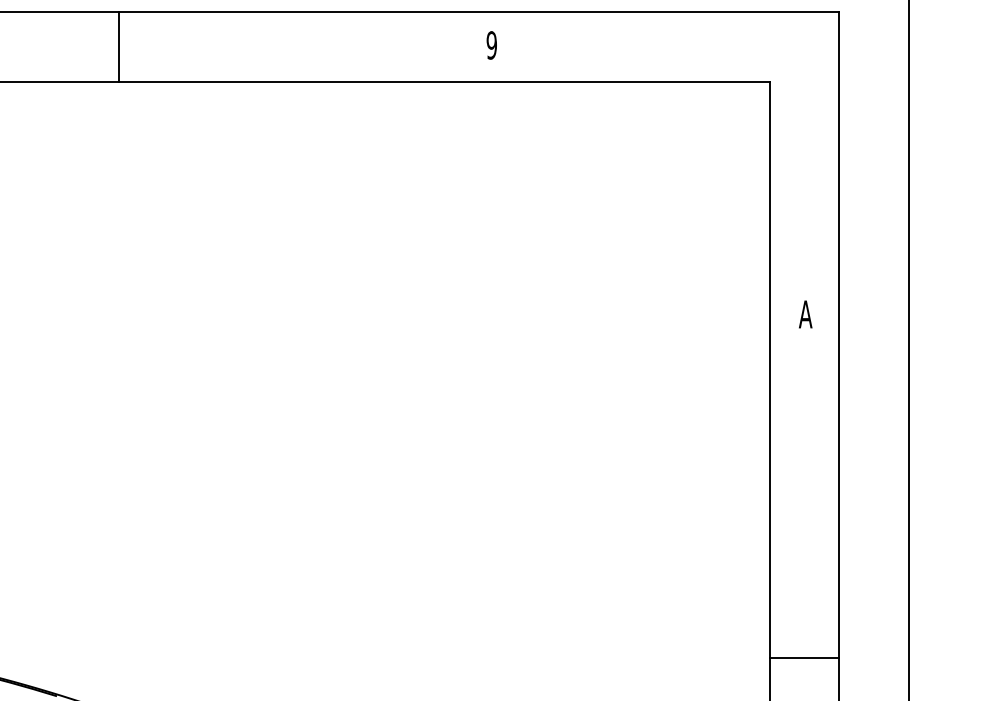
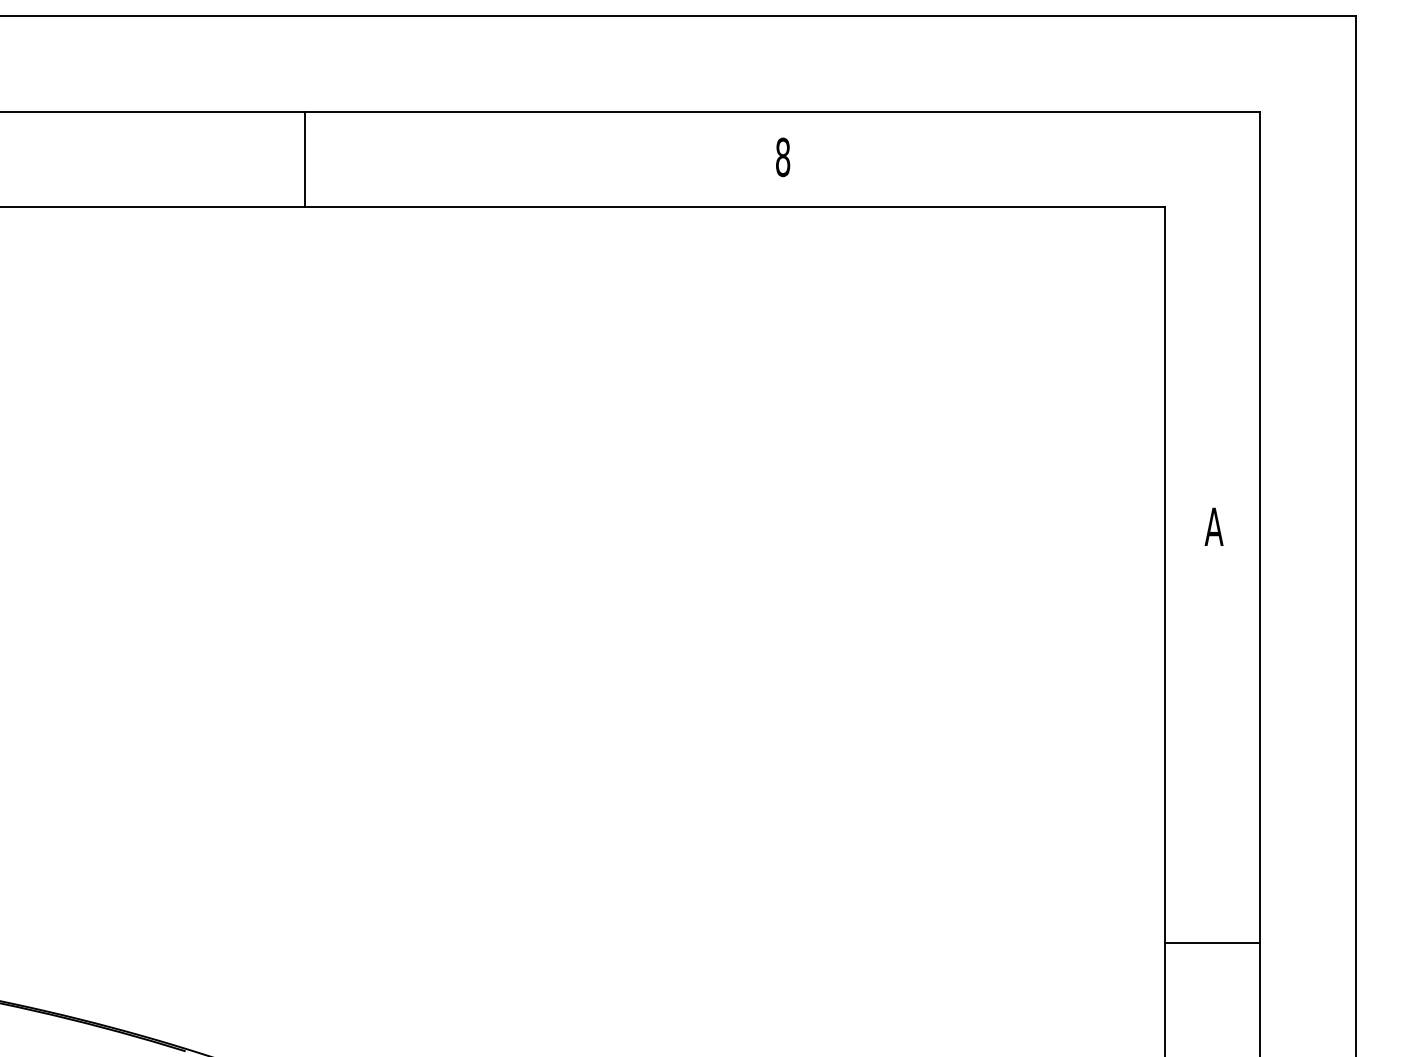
text: (491, 45) -> (782, 157), 9 -> 8
line: (118, 47) -> (304, 159), moved
line: (804, 658) -> (1212, 943), moved

